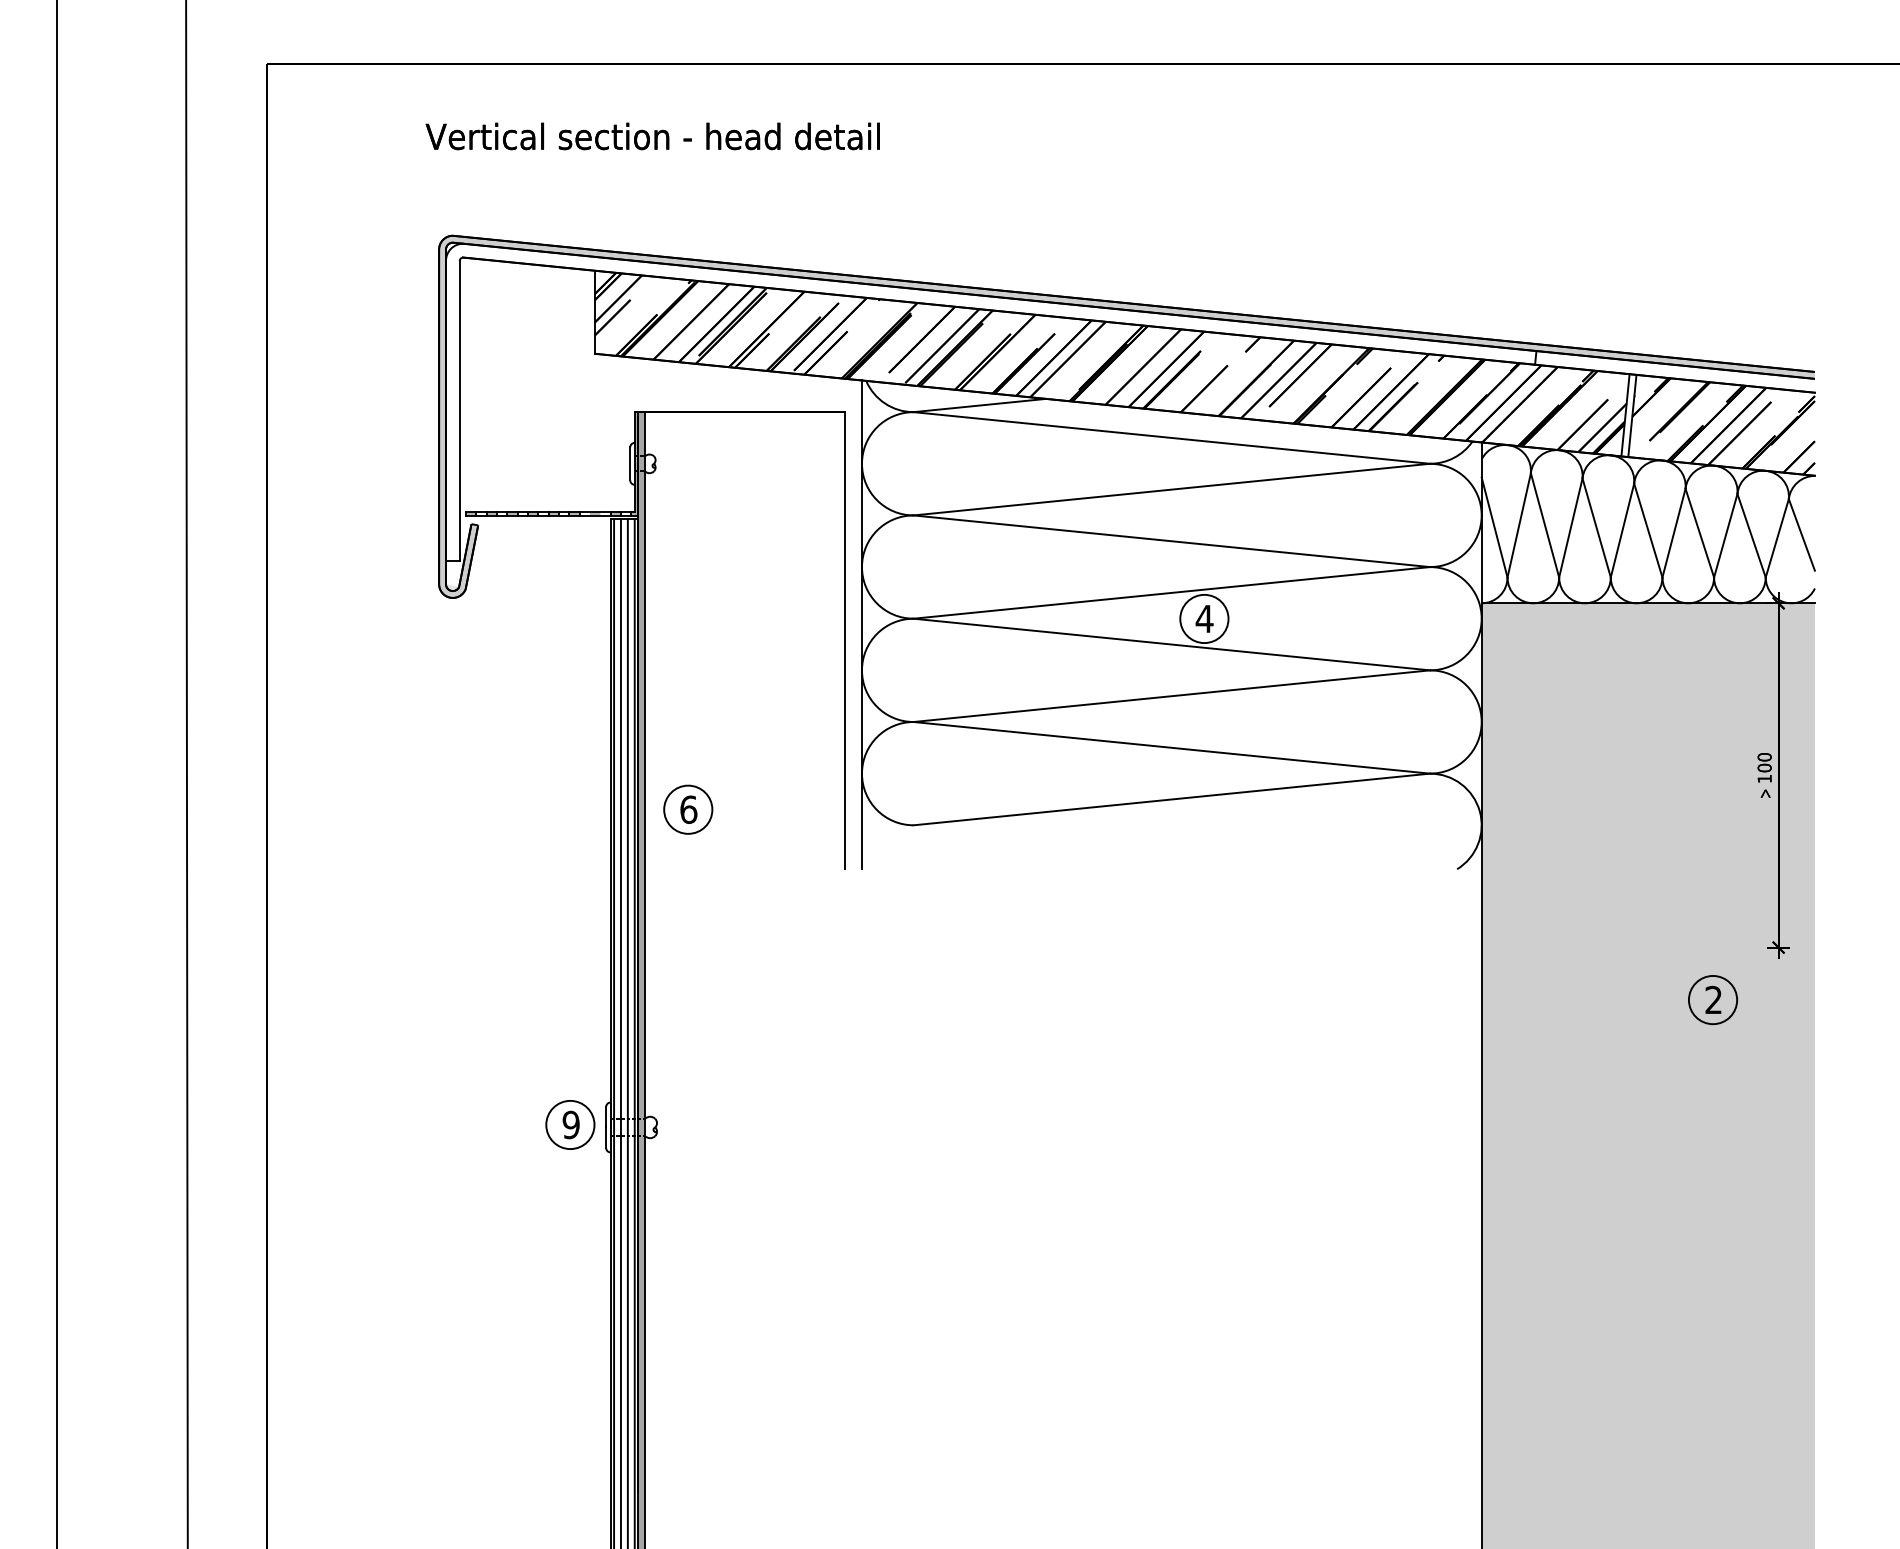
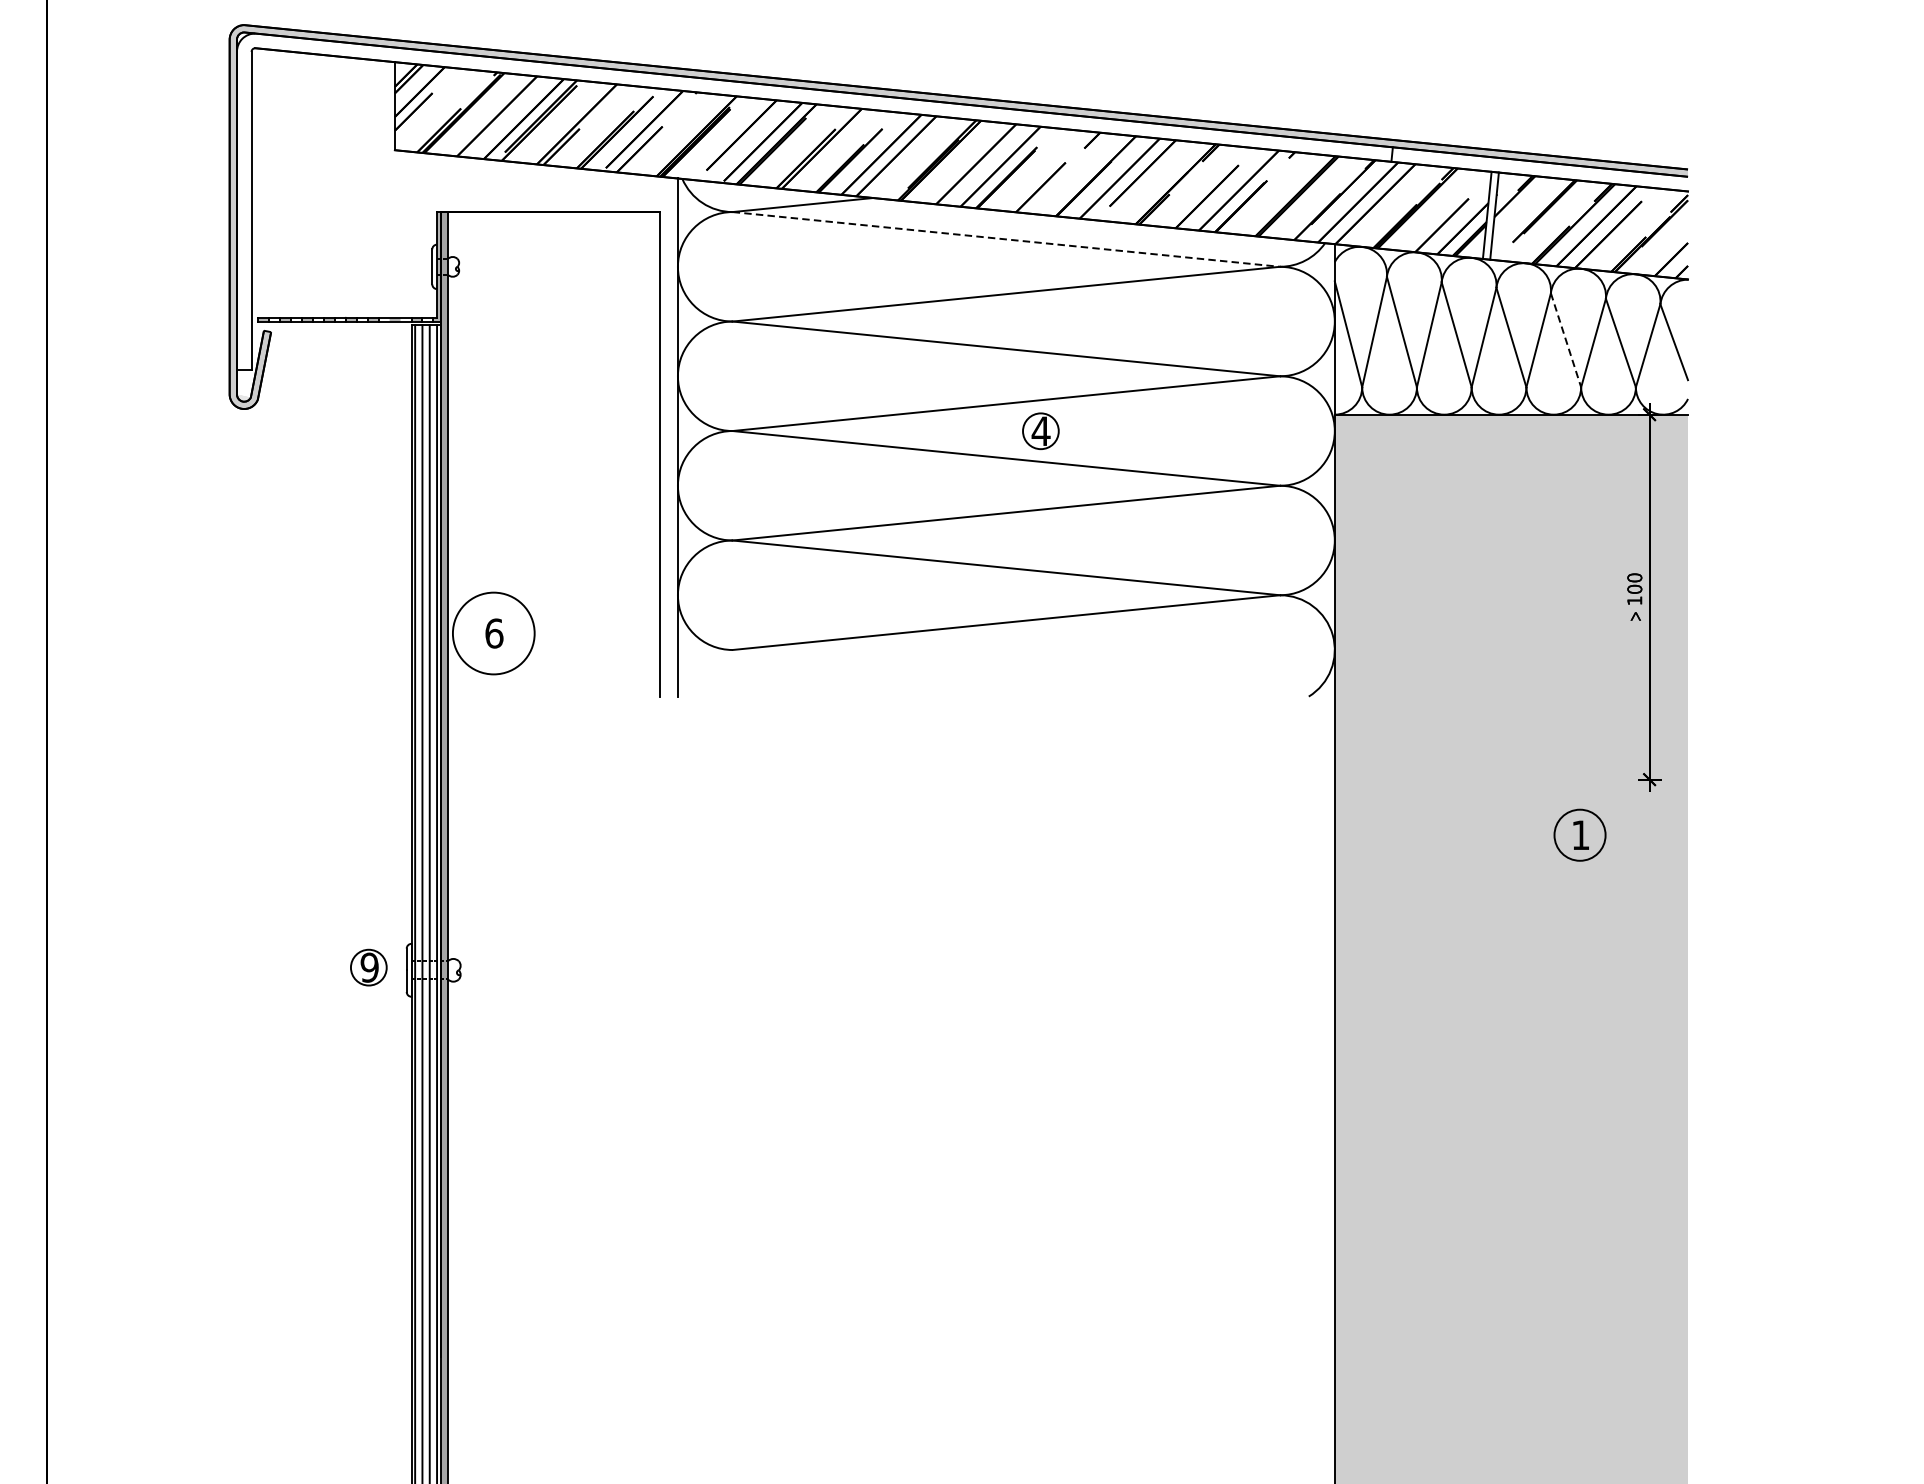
line: (1171, 437) -> (1006, 238), solid -> dashed
line: (1699, 533) -> (1565, 340), solid -> dashed
circle: (1204, 618) -> (1040, 430), size x0.7
circle: (688, 809) -> (494, 633), size x1.6
text: (1713, 999) -> (1580, 834), 2 -> 1
circle: (570, 1124) -> (368, 967), size x0.7

